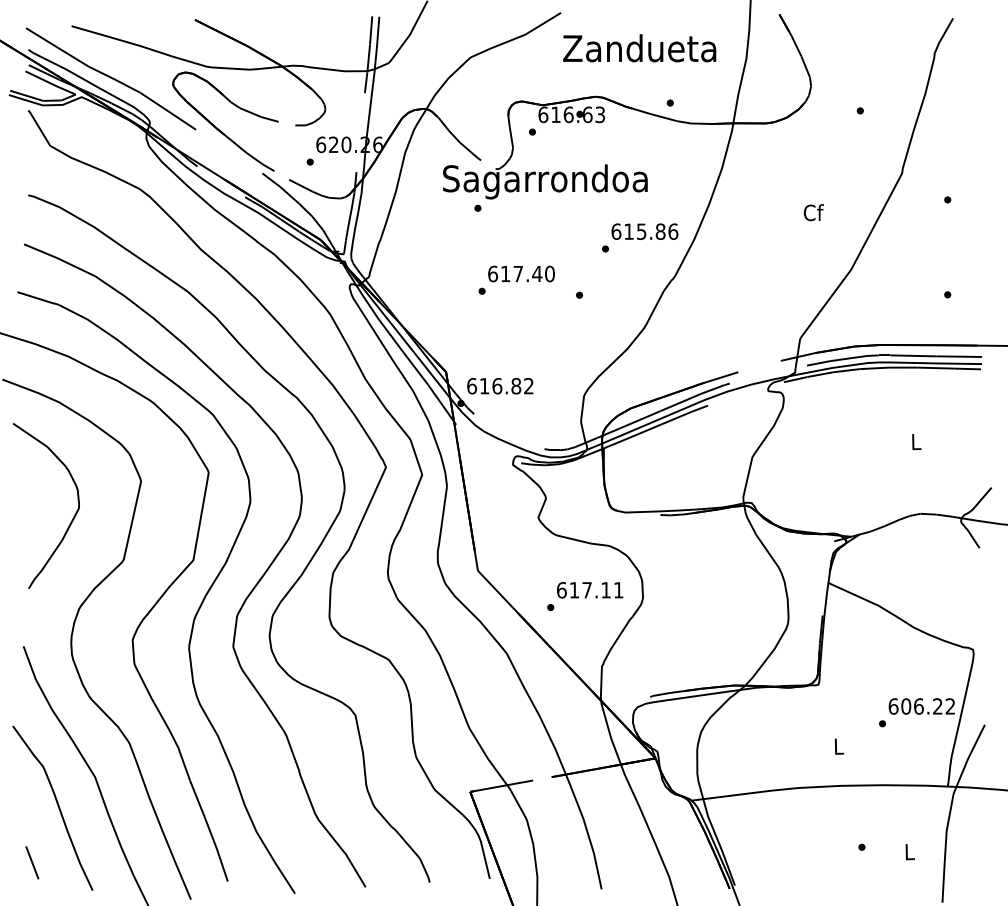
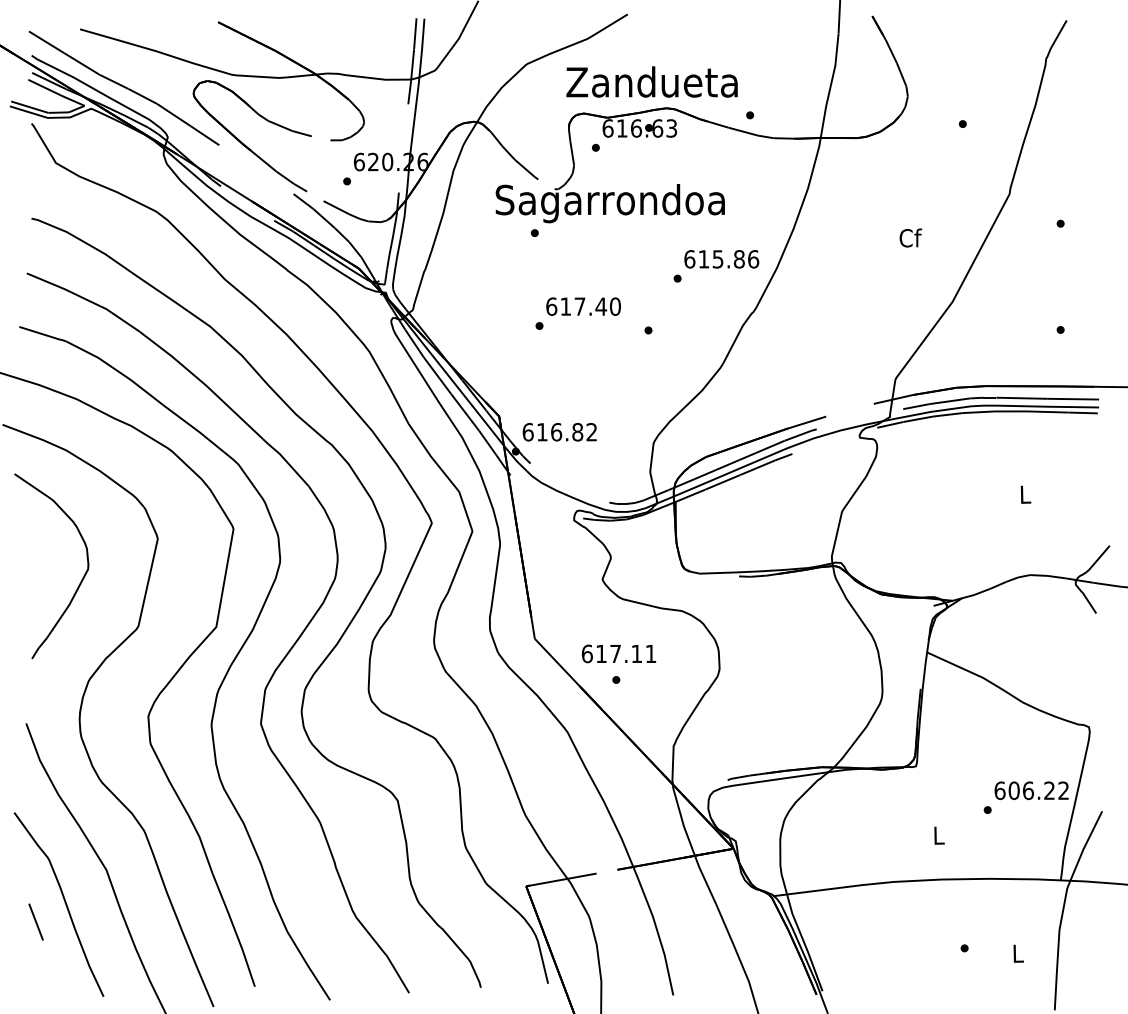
text: (639, 48) -> (651, 82), moved
text: (590, 590) -> (619, 654), moved
line: (32, 862) -> (36, 921), moved

